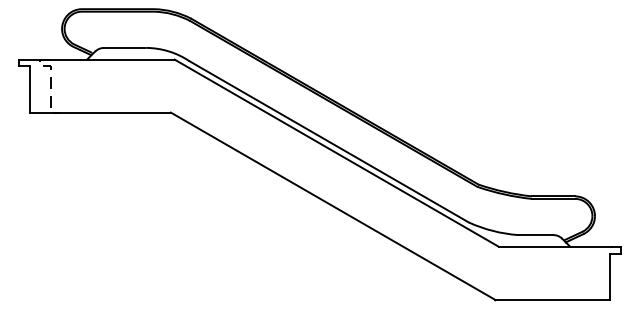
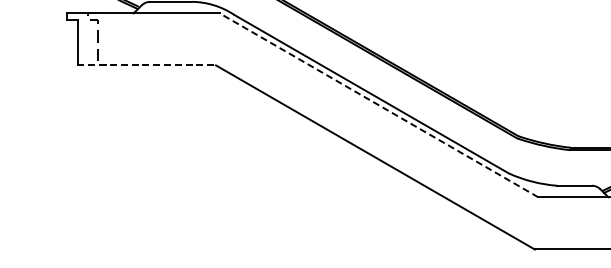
line: (100, 112) -> (146, 65), solid -> dashed
line: (336, 152) -> (378, 104), solid -> dashed

